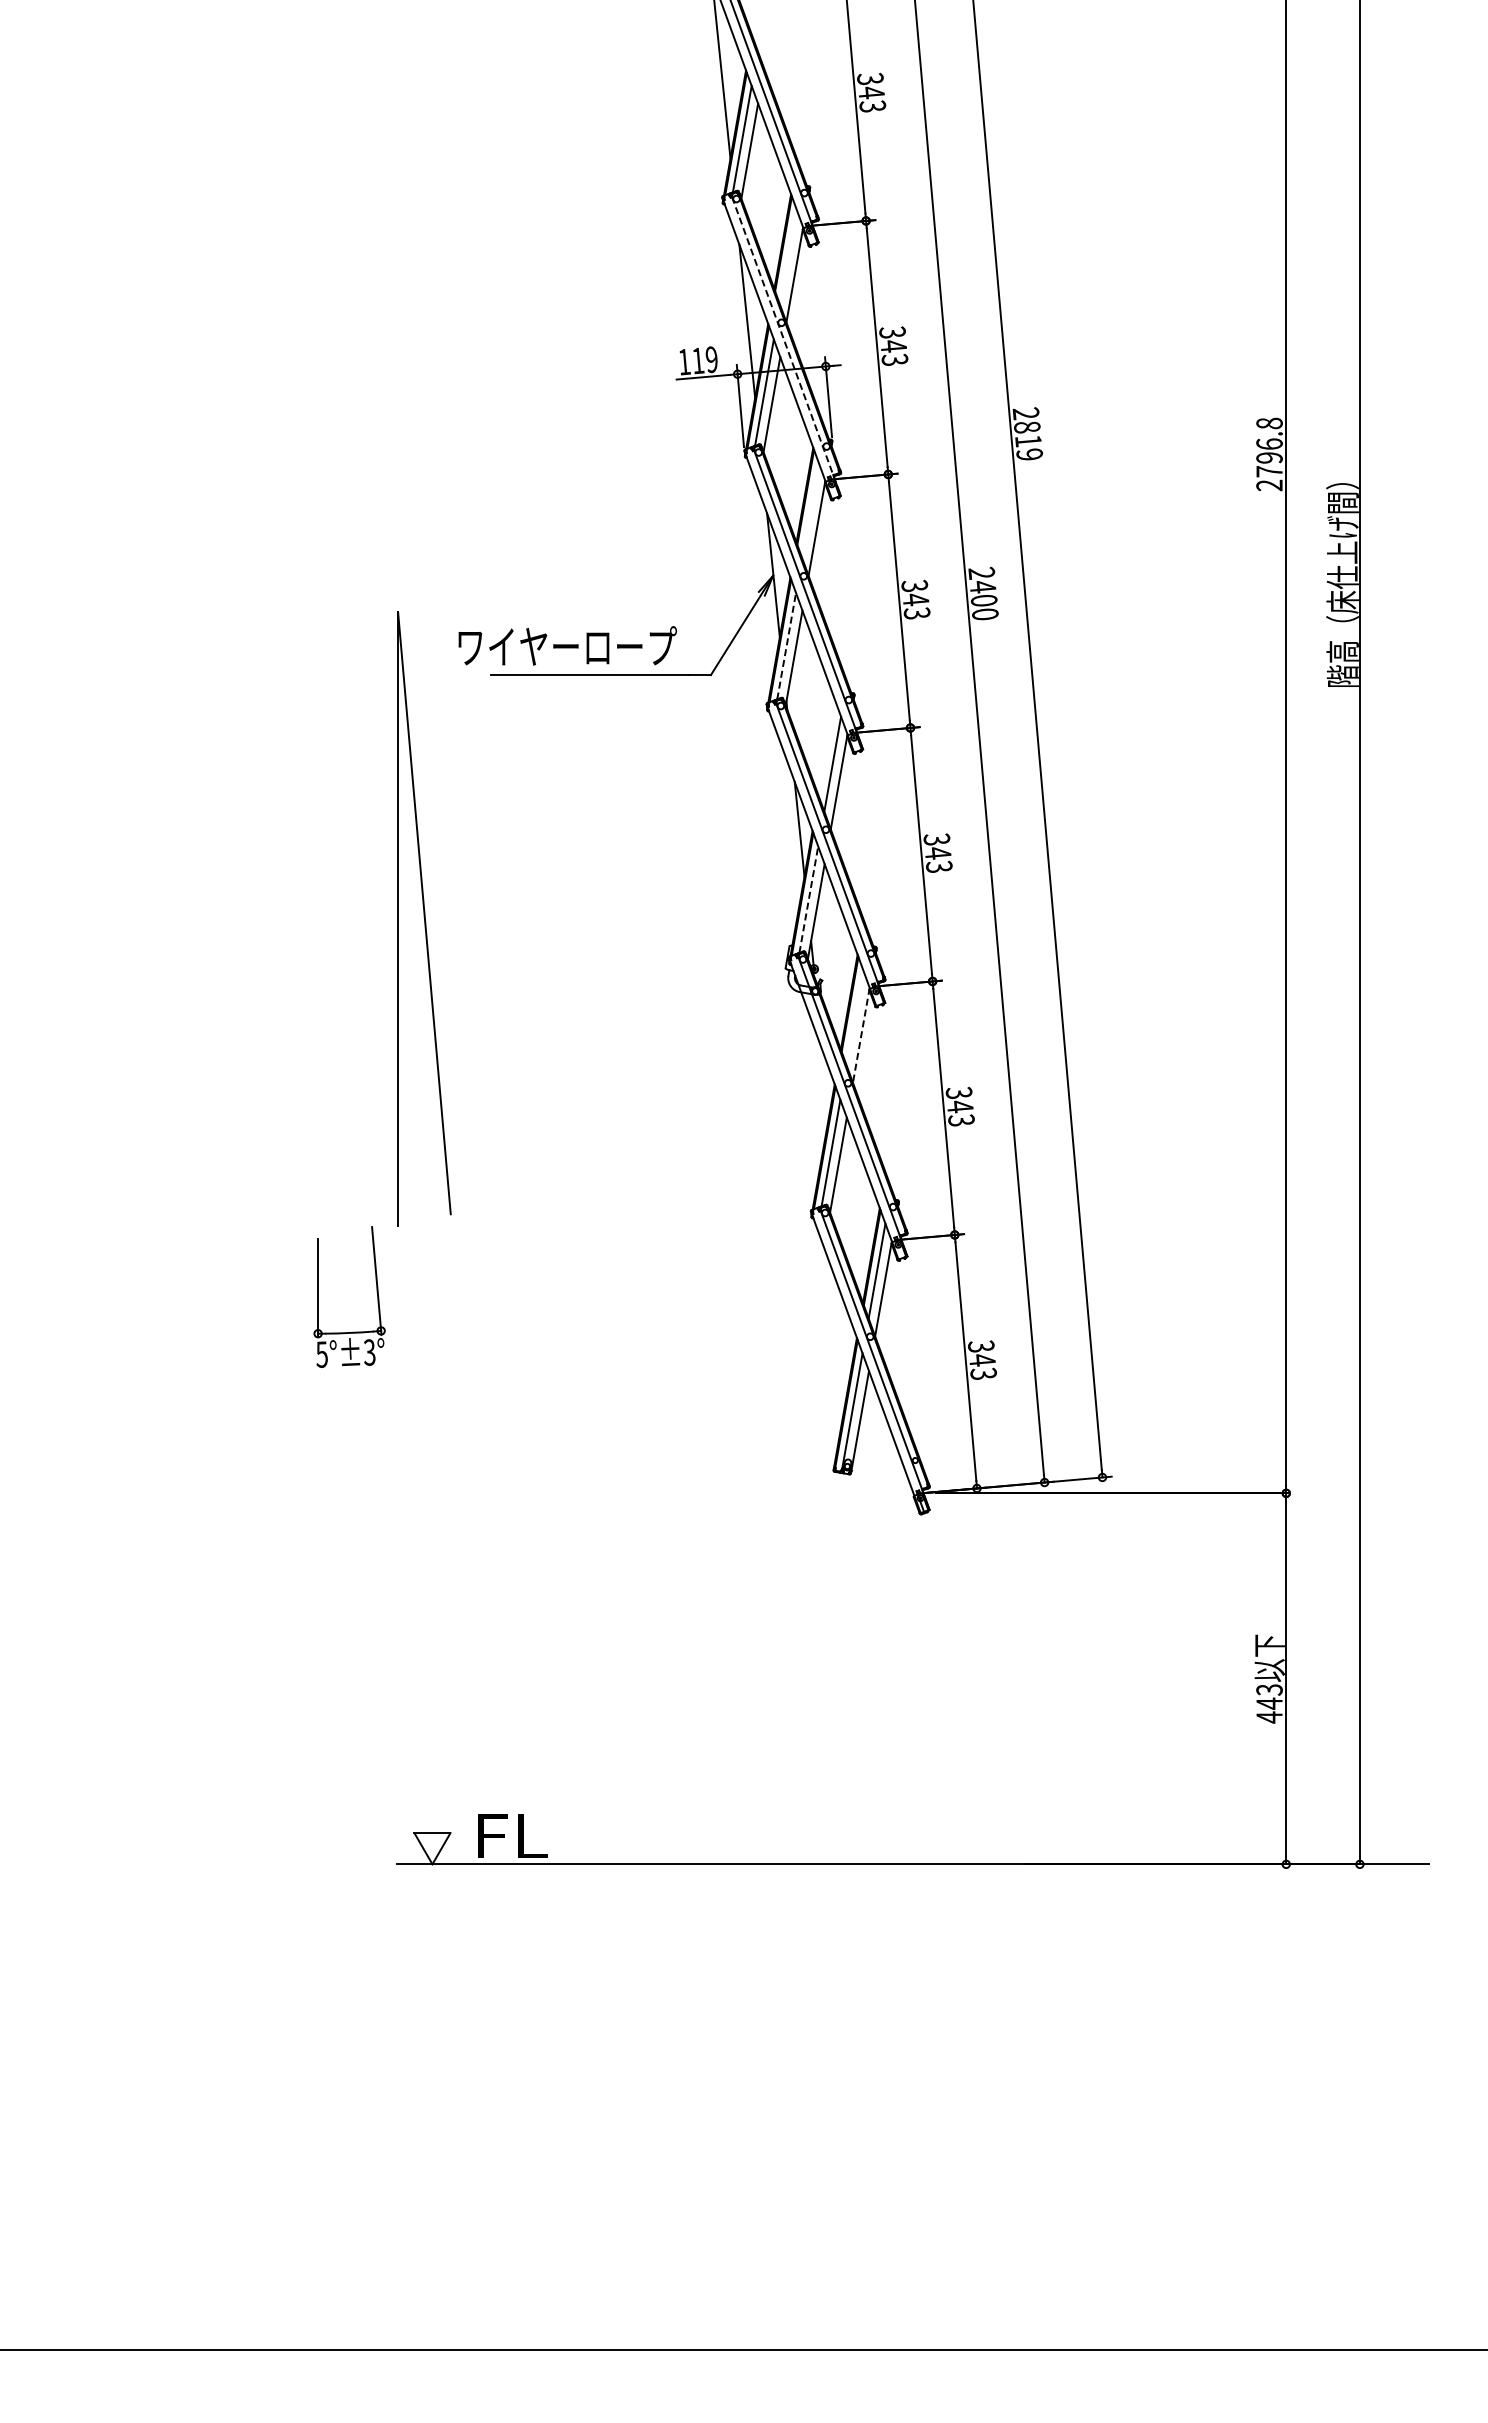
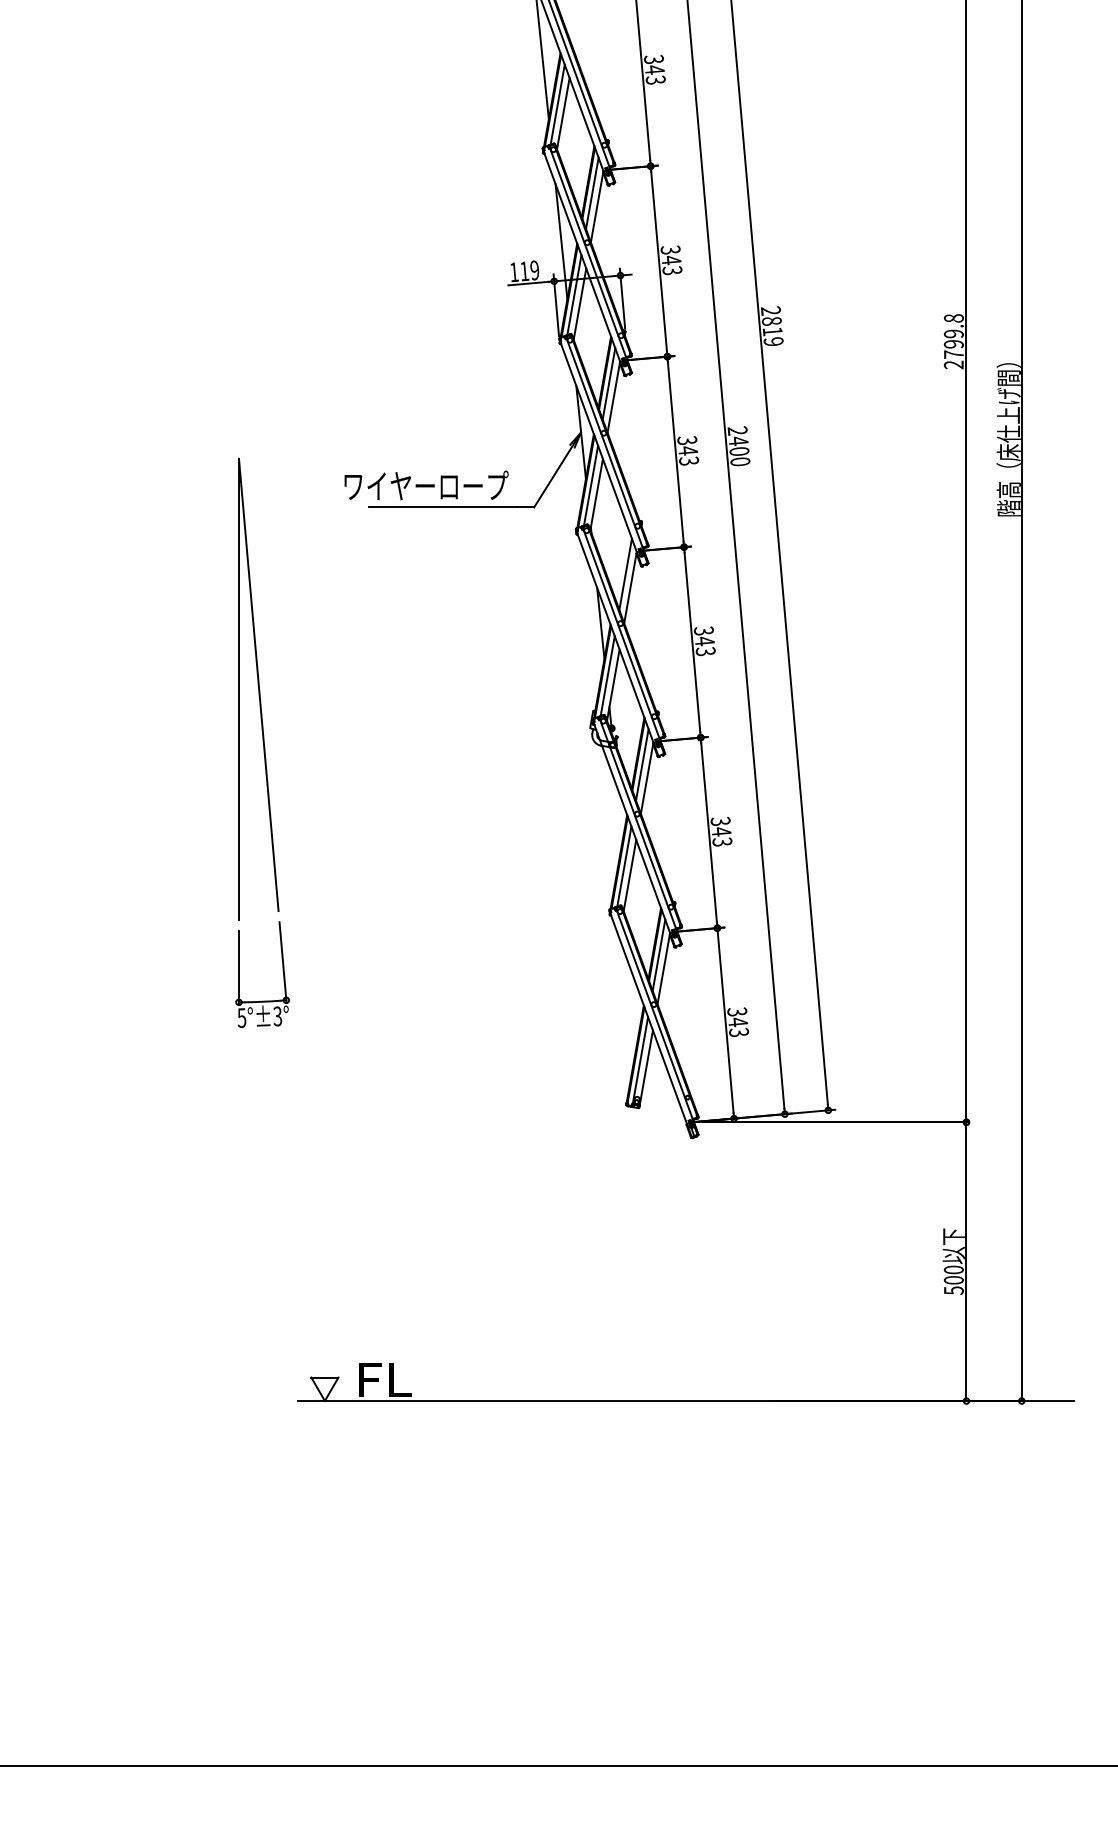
line: (787, 256) -> (591, 192), added
line: (786, 346) -> (590, 260), dashed -> solid
text: (1269, 443) -> (953, 333), 2796.8 -> 2799.8
line: (810, 510) -> (608, 383), added
line: (786, 645) -> (590, 485), dashed -> solid
line: (808, 899) -> (607, 676), dashed -> solid
part: (424, 918) -> (258, 688), moved
line: (854, 1017) -> (642, 764), added
line: (861, 1035) -> (647, 778), dashed -> solid
text: (1269, 1703) -> (953, 1280), 443 -> 500

